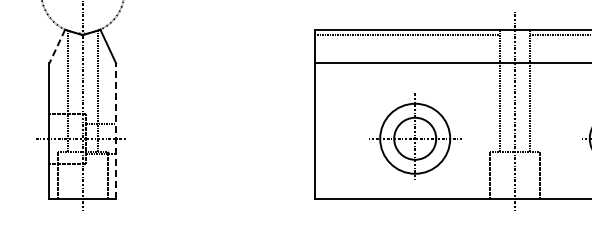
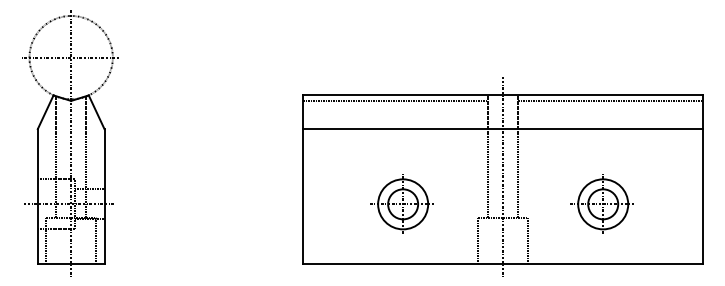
line: (57, 46) -> (45, 112), dashed -> solid
line: (116, 130) -> (104, 196), dashed -> solid
part: (413, 137) -> (401, 203), size x0.71

